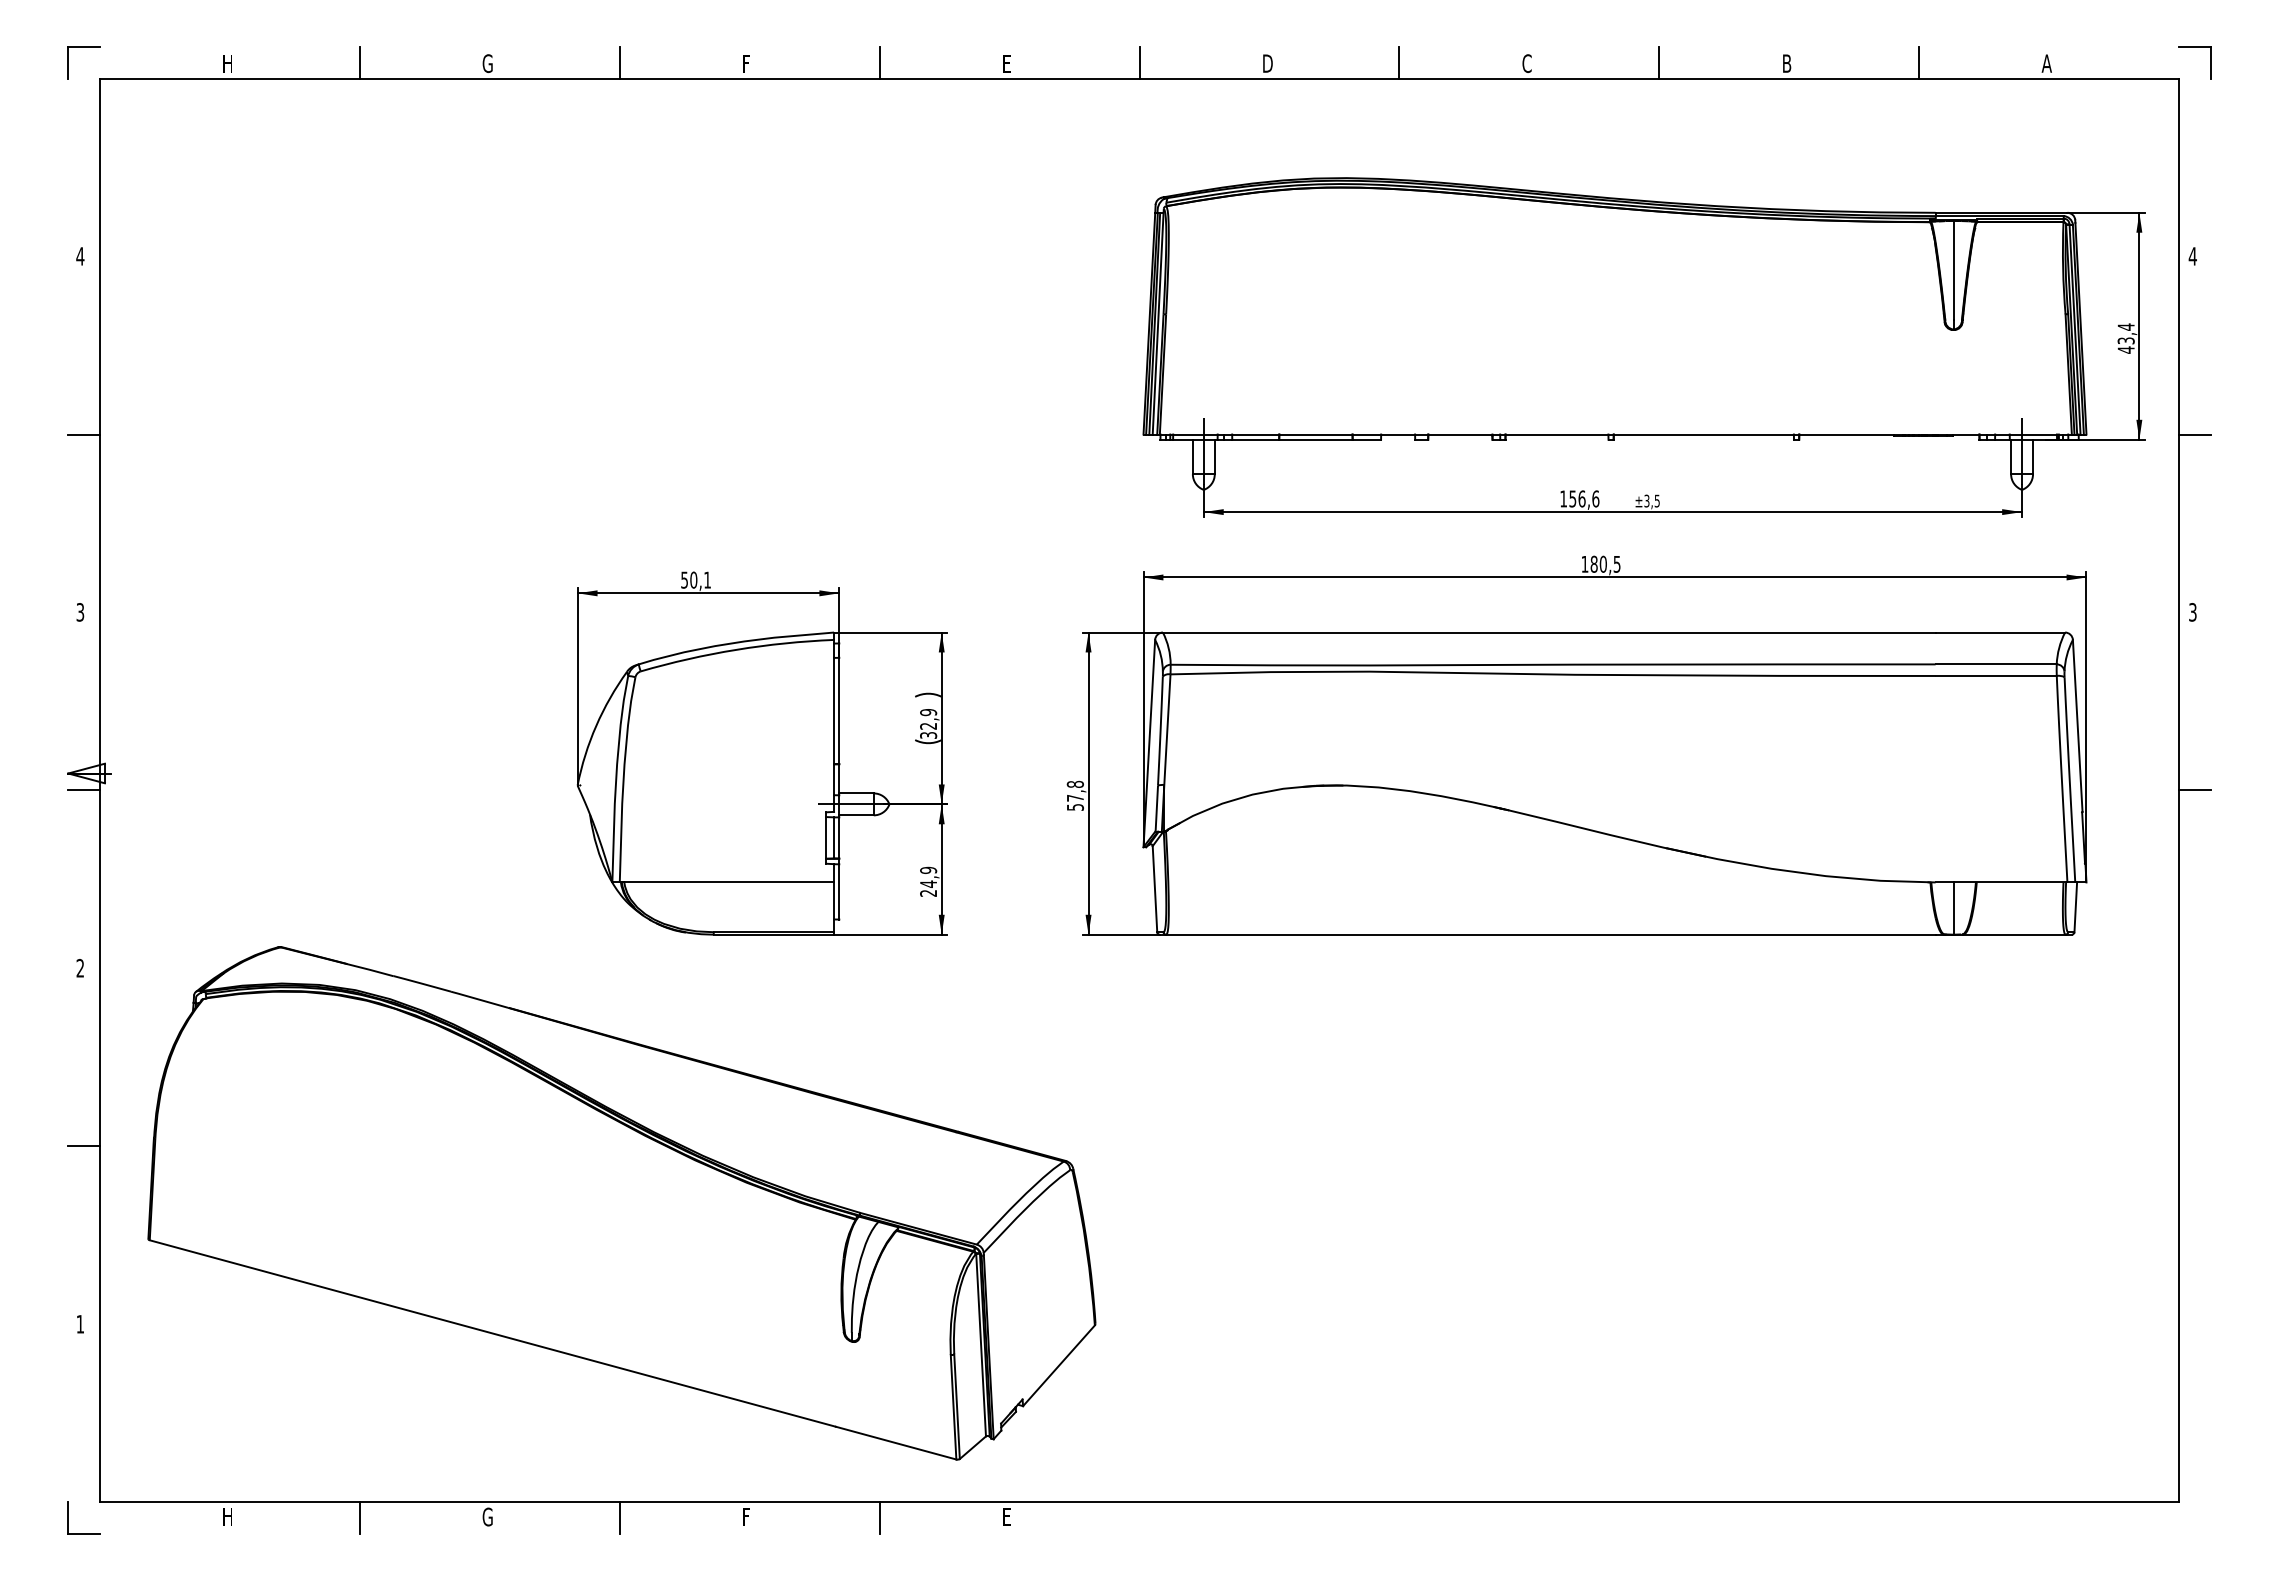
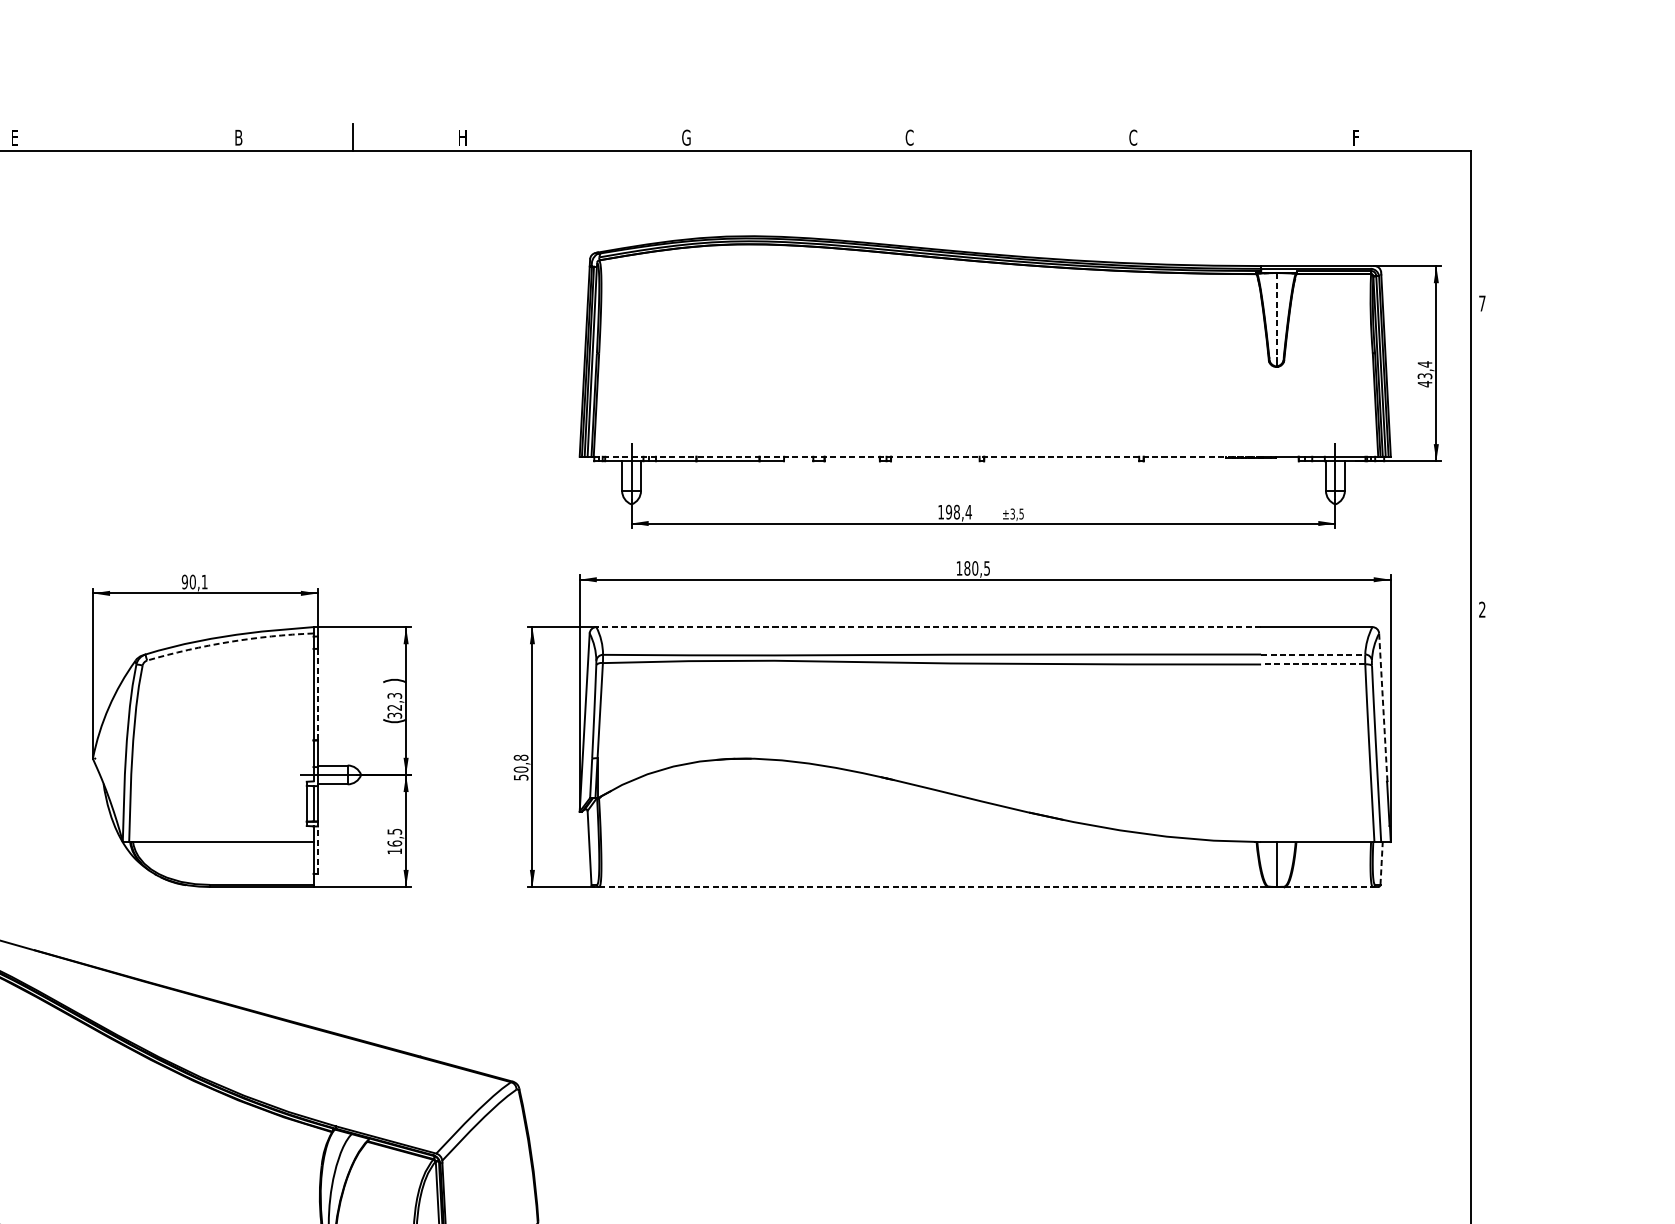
part: (2194, 47) -> (1483, 123), removed
line: (619, 62) -> (128, 136), removed
line: (1139, 62) -> (576, 136), removed
line: (1399, 62) -> (799, 136), removed
line: (1659, 62) -> (1023, 136), removed
line: (1919, 62) -> (1247, 136), removed
text: (487, 63) -> (15, 137), G -> E
text: (747, 63) -> (239, 137), F -> B
text: (1008, 63) -> (463, 137), E -> H
text: (1267, 63) -> (686, 137), D -> G
text: (1786, 63) -> (1132, 137), B -> C
text: (2046, 63) -> (1356, 137), A -> F
text: (2192, 256) -> (1482, 303), 4 -> 7
line: (1953, 270) -> (1276, 315), solid -> dashed
line: (1547, 434) -> (927, 456), solid -> dashed
line: (2194, 434) -> (1483, 456), removed
text: (1584, 498) -> (959, 511), 156,6 -> 198,4
text: (684, 579) -> (184, 581), 50,1 -> 90,1
text: (2192, 612) -> (1482, 609), 3 -> 2
line: (1548, 632) -> (928, 627), solid -> dashed
arc: (736, 649) -> (229, 641), solid -> dashed
line: (1996, 664) -> (1313, 654), solid -> dashed
line: (1996, 675) -> (1313, 664), solid -> dashed
line: (839, 710) -> (318, 694), solid -> dashed
text: (928, 712) -> (394, 695), 32,9 -> 32,3
line: (2077, 725) -> (1383, 707), solid -> dashed
line: (2194, 790) -> (1483, 762), removed
text: (1074, 797) -> (520, 769), 57,8 -> 50,8
text: (928, 881) -> (394, 841), 24,9 -> 16,5
line: (839, 891) -> (318, 849), solid -> dashed
line: (2075, 907) -> (1381, 863), solid -> dashed
line: (1550, 934) -> (929, 886), solid -> dashed
line: (2014, 934) -> (1328, 886), solid -> dashed

